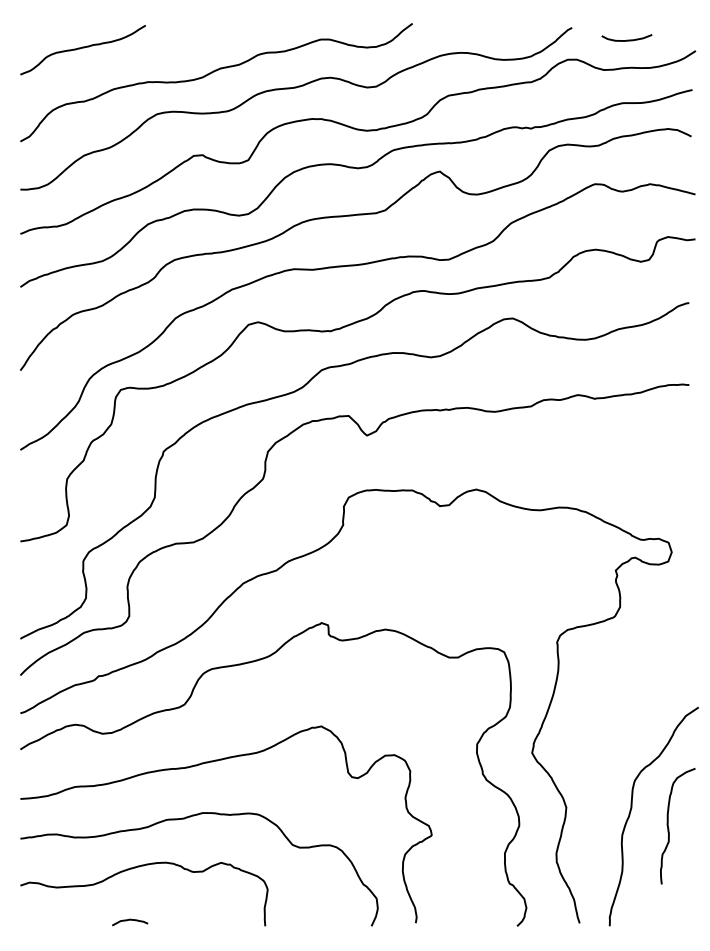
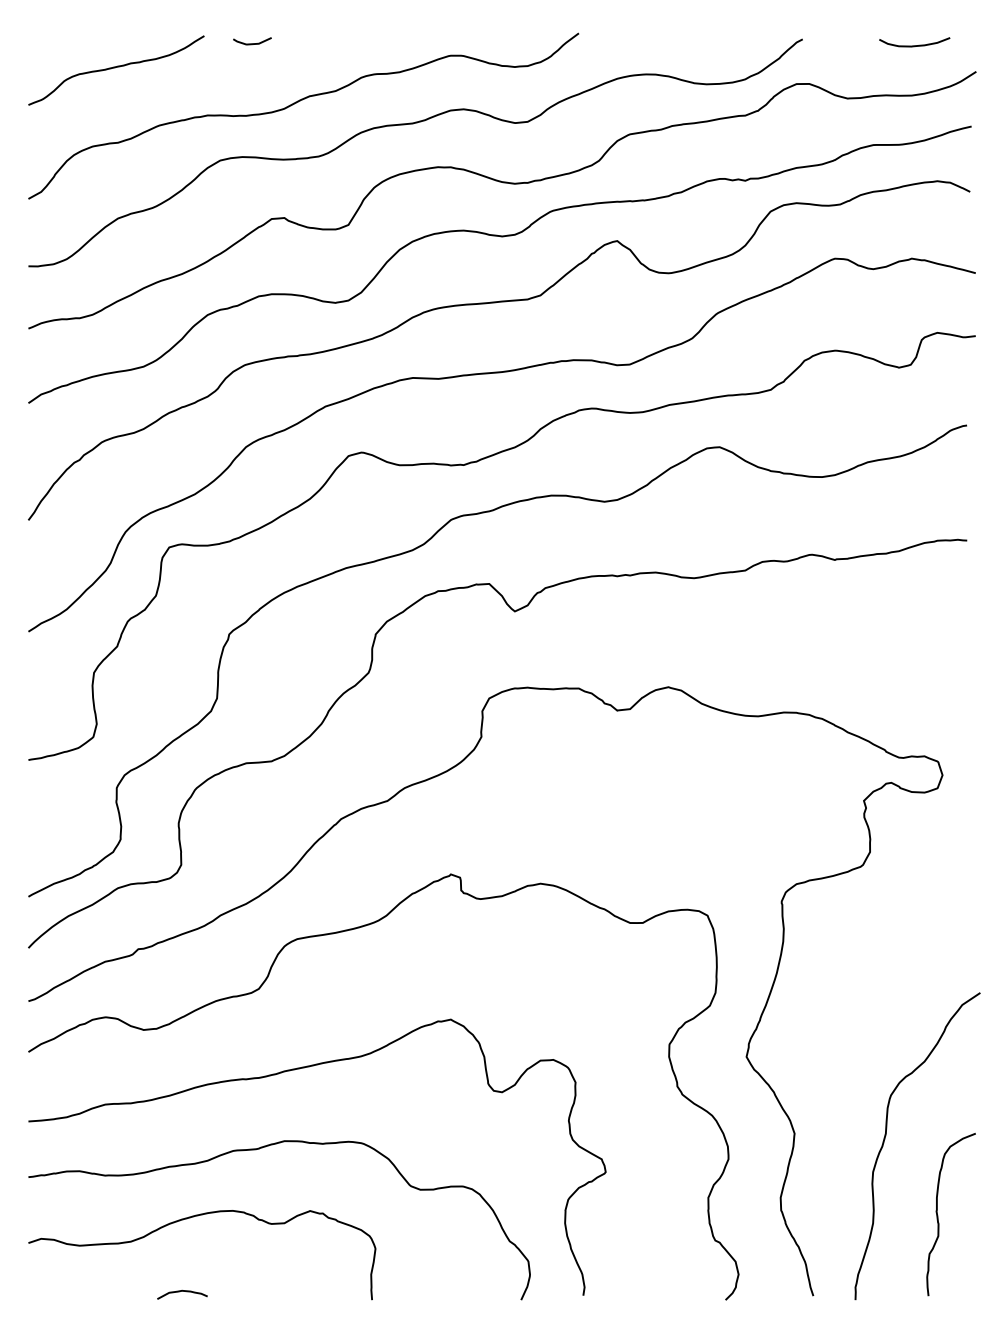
curve: (179, 30) -> (251, 43), added
curve: (626, 39) -> (914, 44), moved
curve: (669, 828) -> (939, 1217), moved

